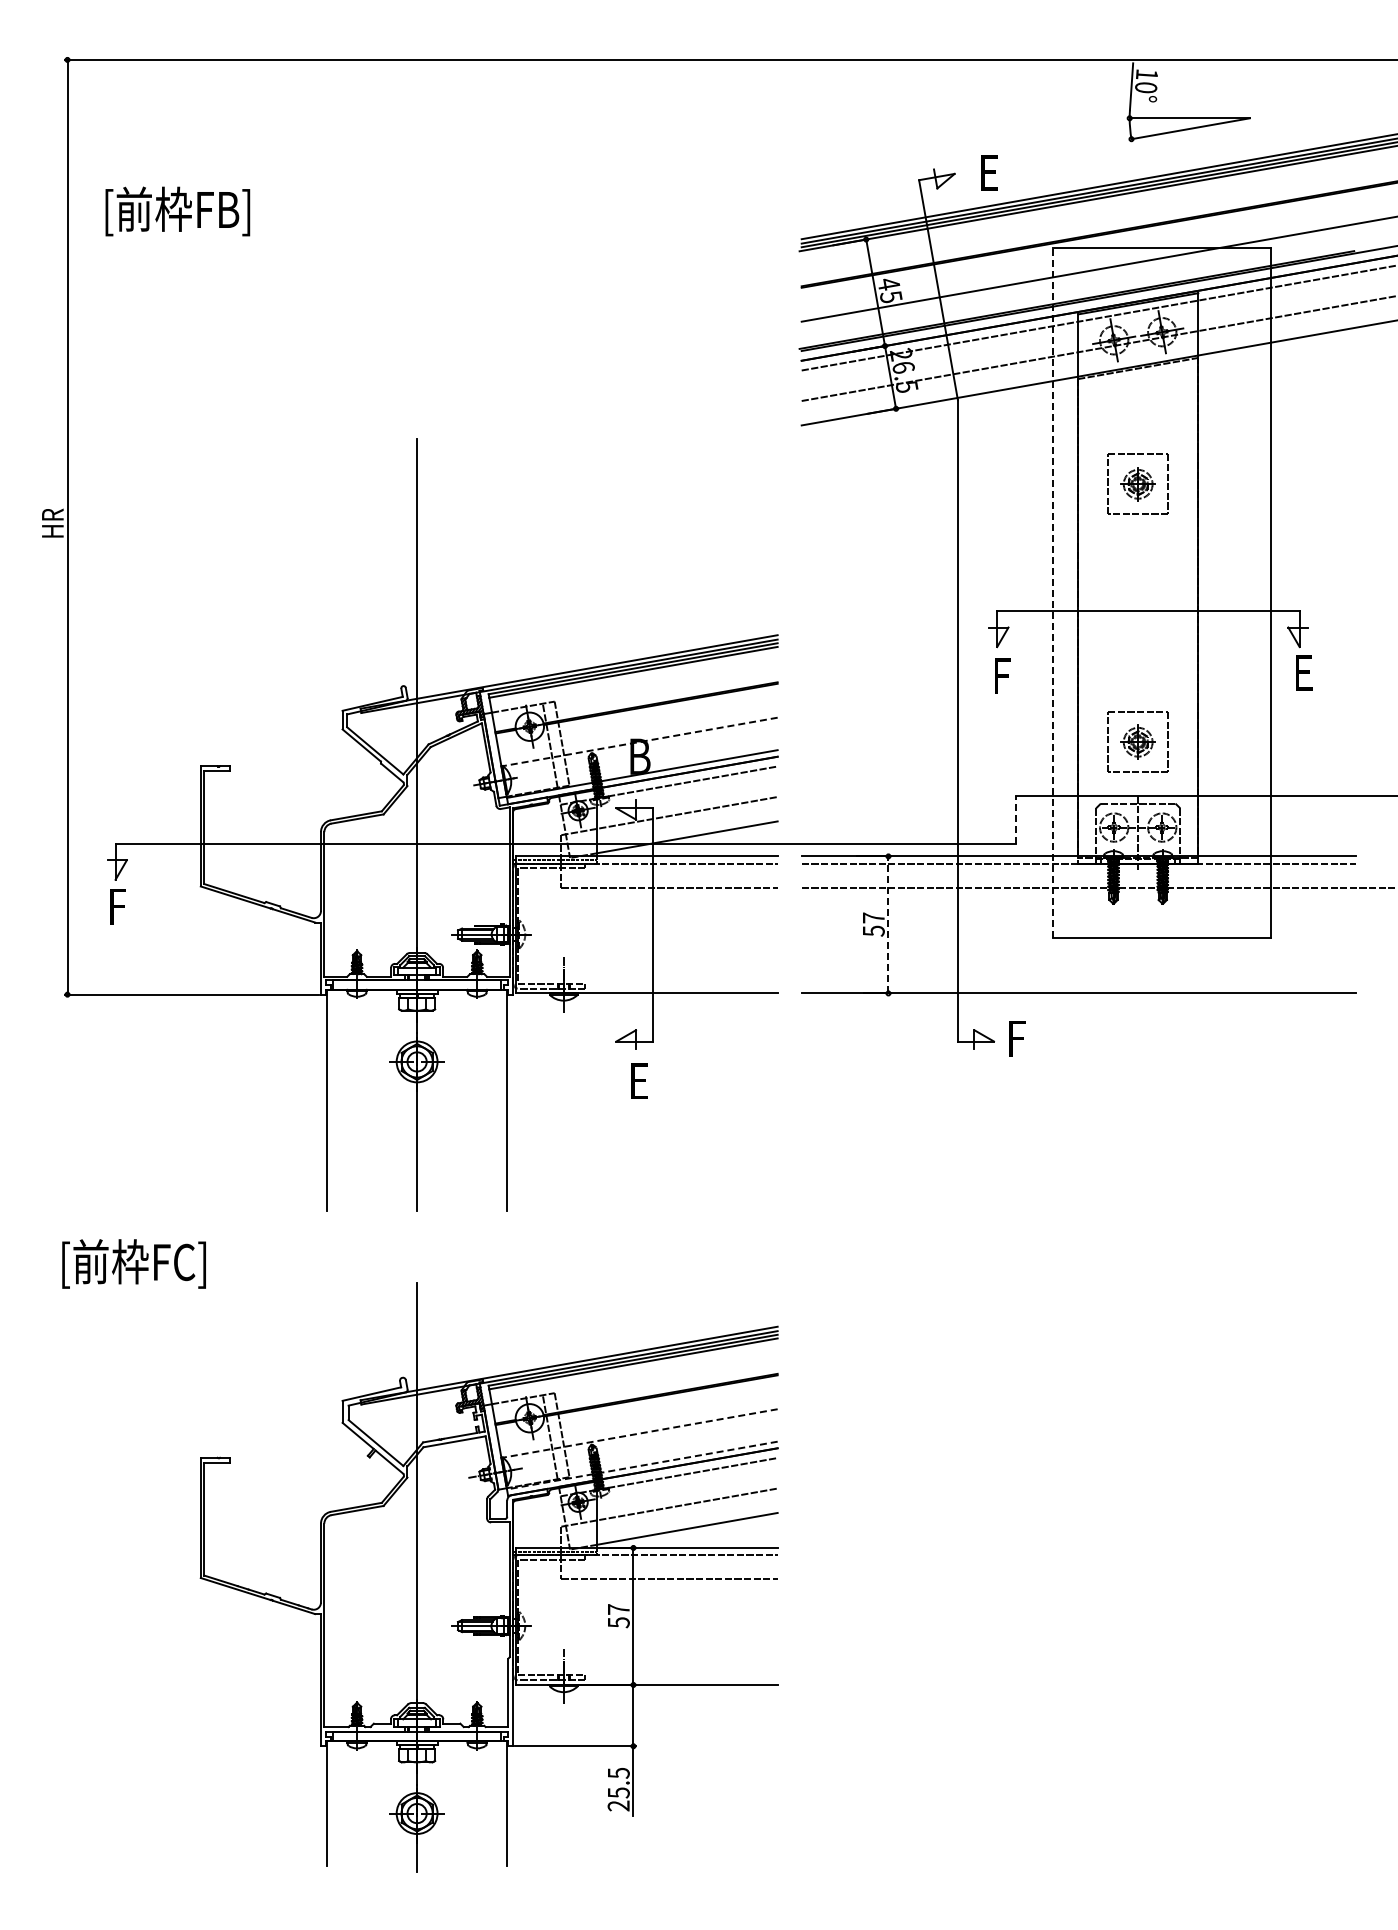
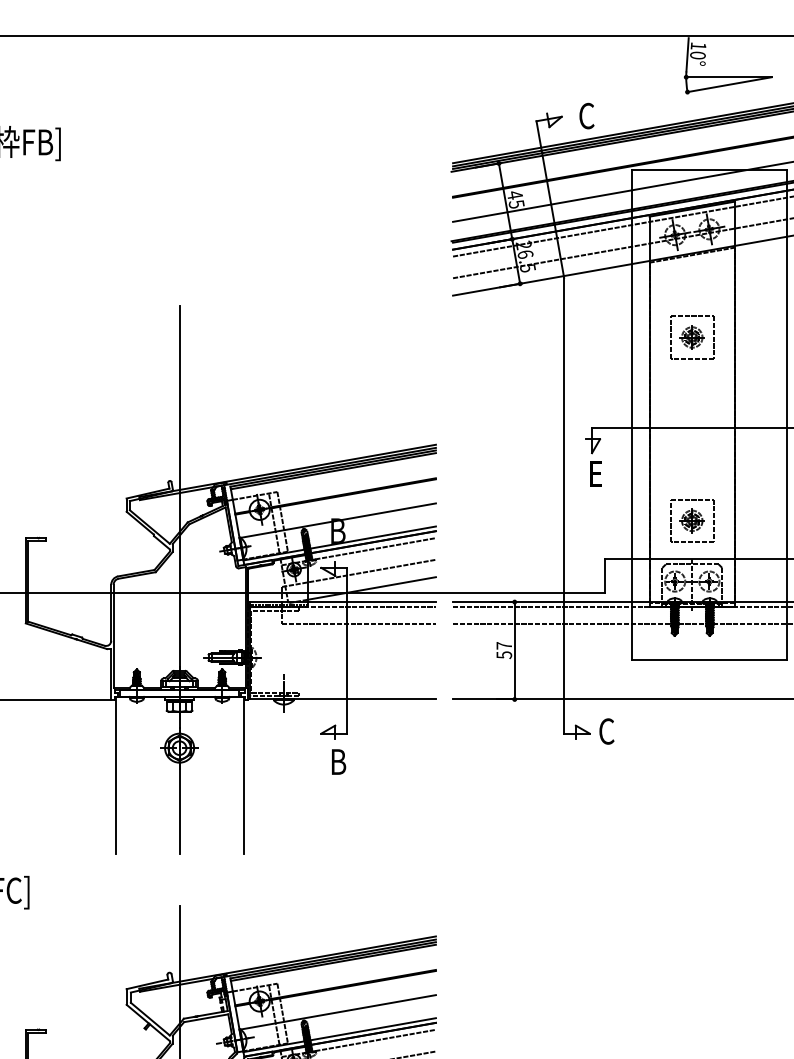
text: (989, 172) -> (586, 115), E -> C
line: (1052, 593) -> (631, 415), dashed -> solid
text: (1004, 683) -> (597, 479), F -> E
line: (640, 741) -> (338, 520), dashed -> solid
line: (1016, 819) -> (605, 575), dashed -> solid
line: (888, 924) -> (514, 650), dashed -> solid
text: (1017, 1038) -> (606, 731), F -> C
text: (641, 1081) -> (339, 762), E -> B
line: (640, 1433) -> (338, 1012), dashed -> solid
line: (641, 1465) -> (339, 1035), dashed -> solid

